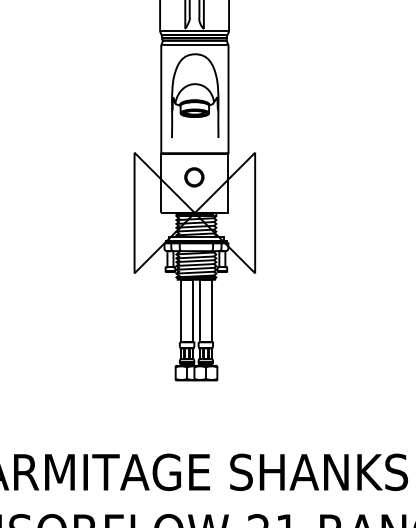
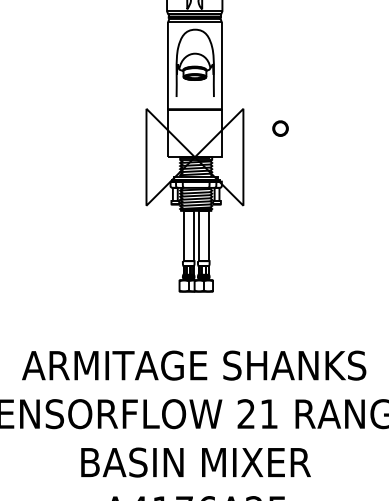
part: (194, 177) -> (280, 128), moved

